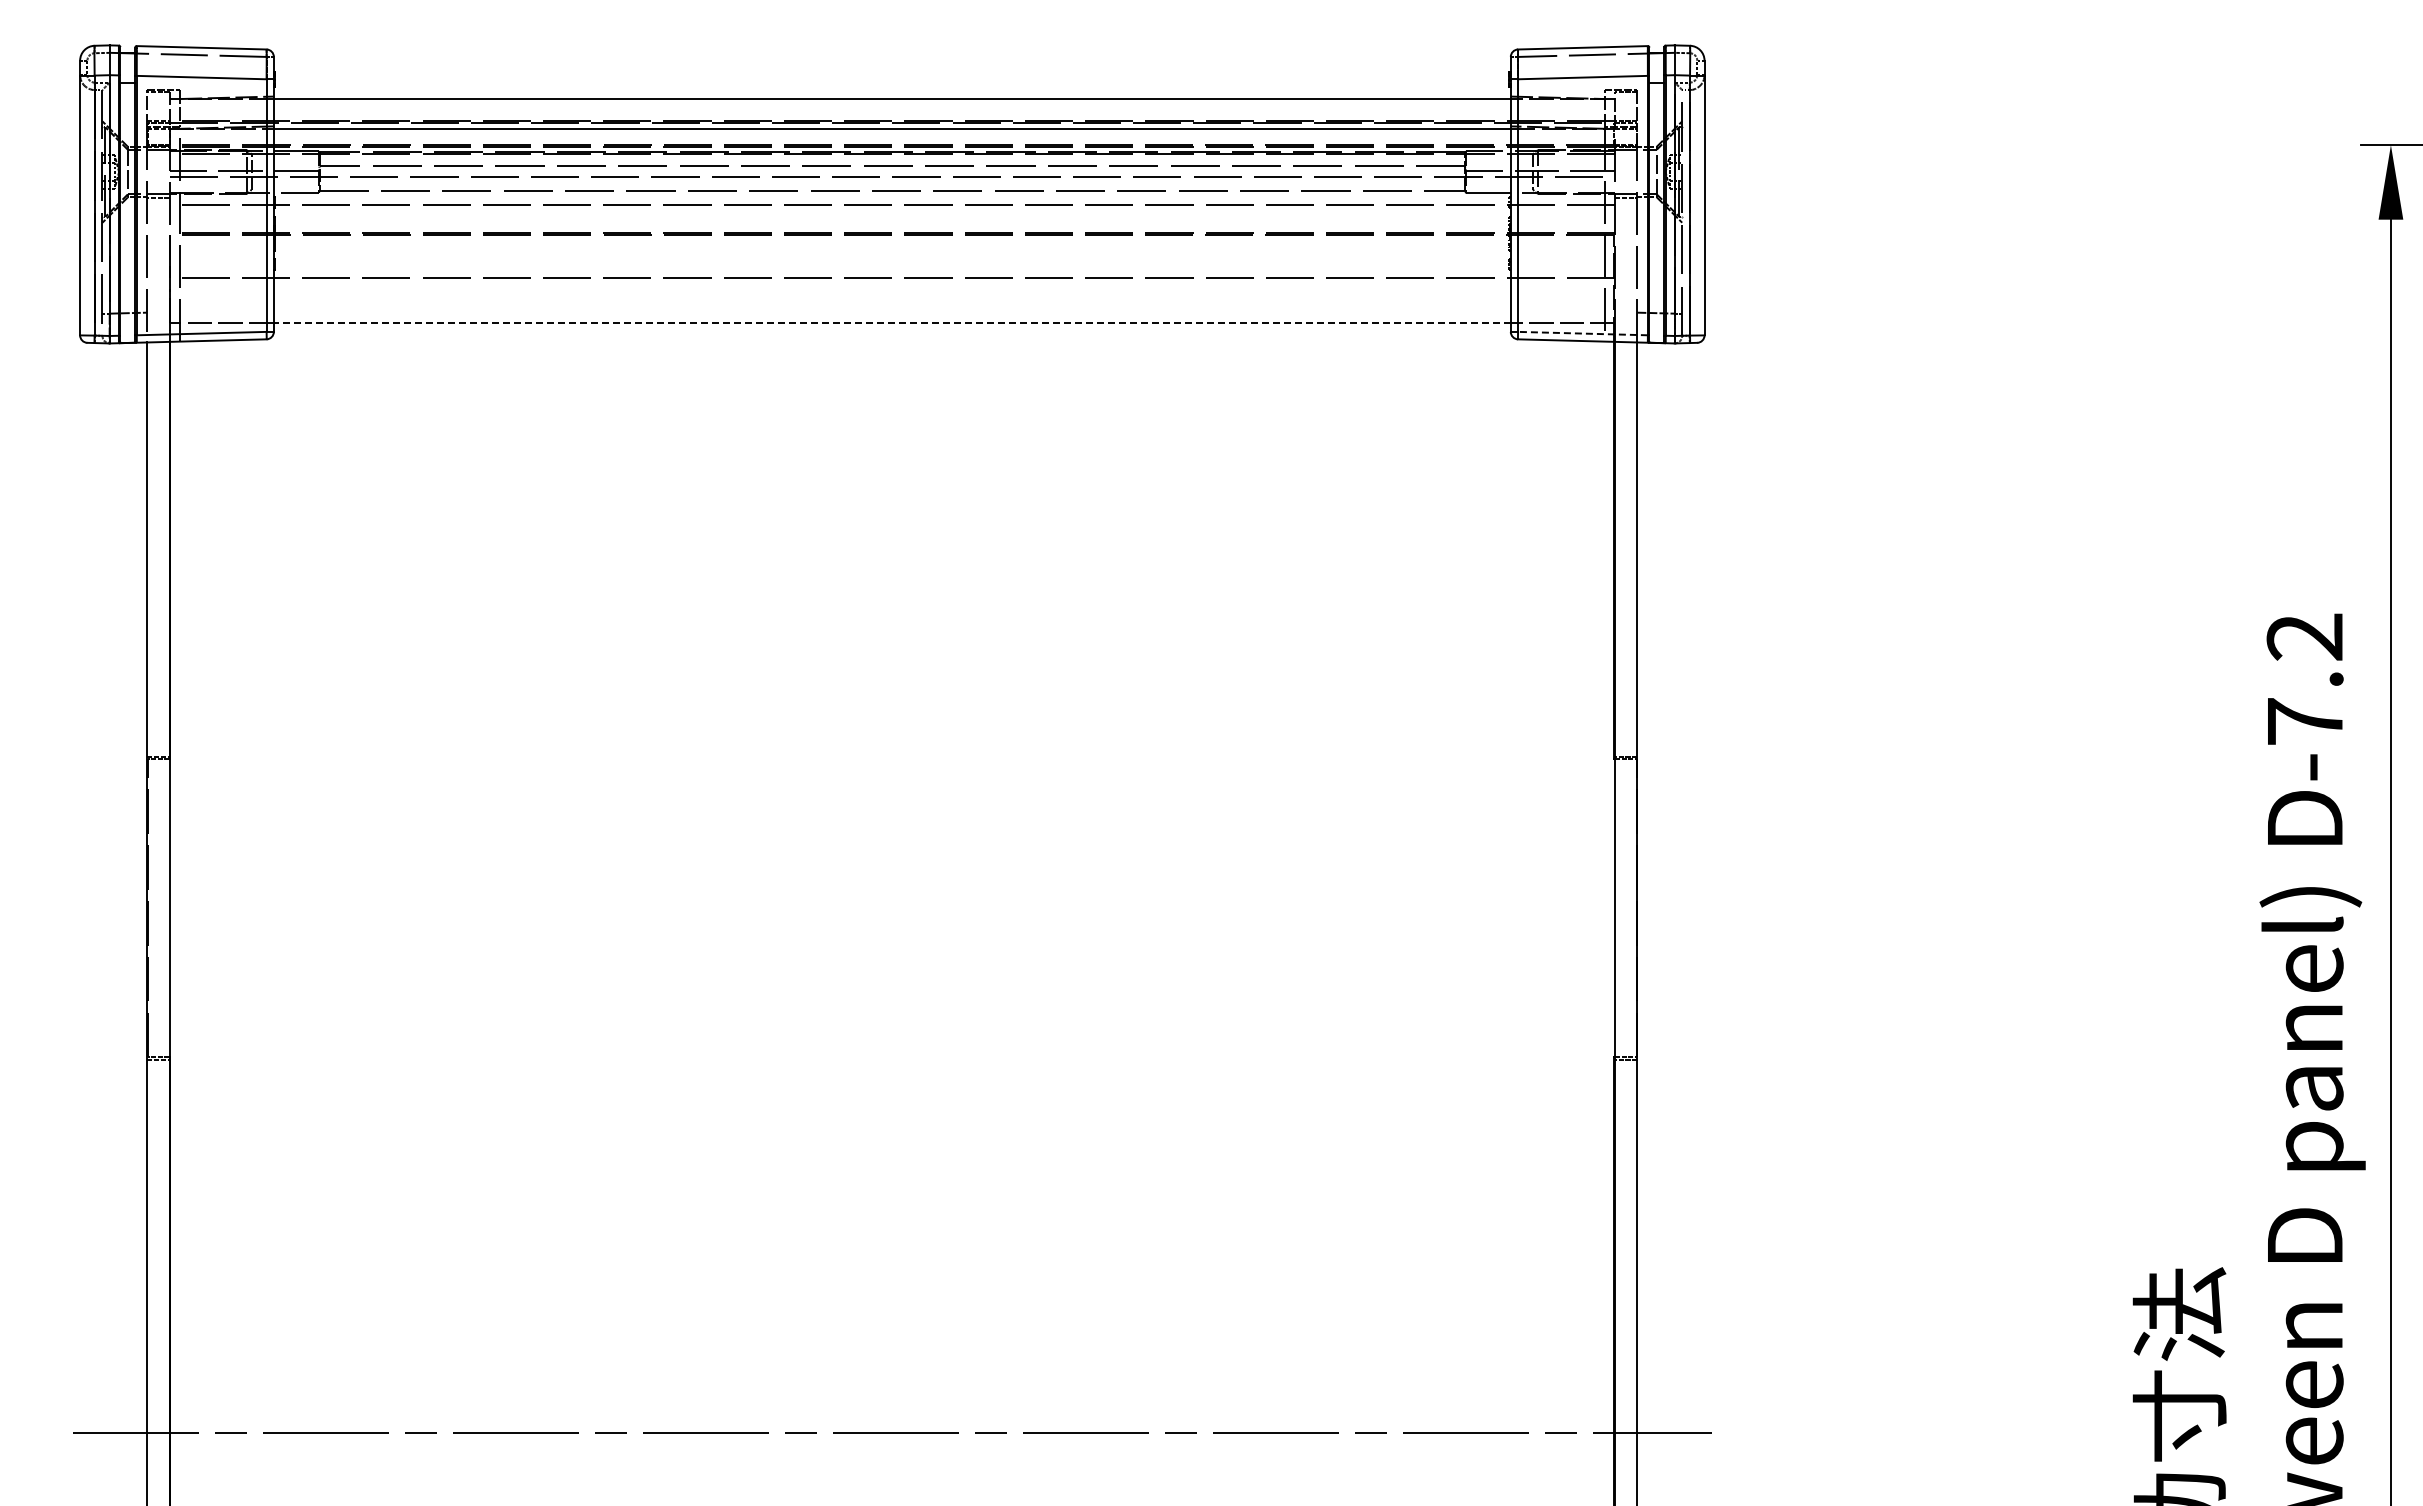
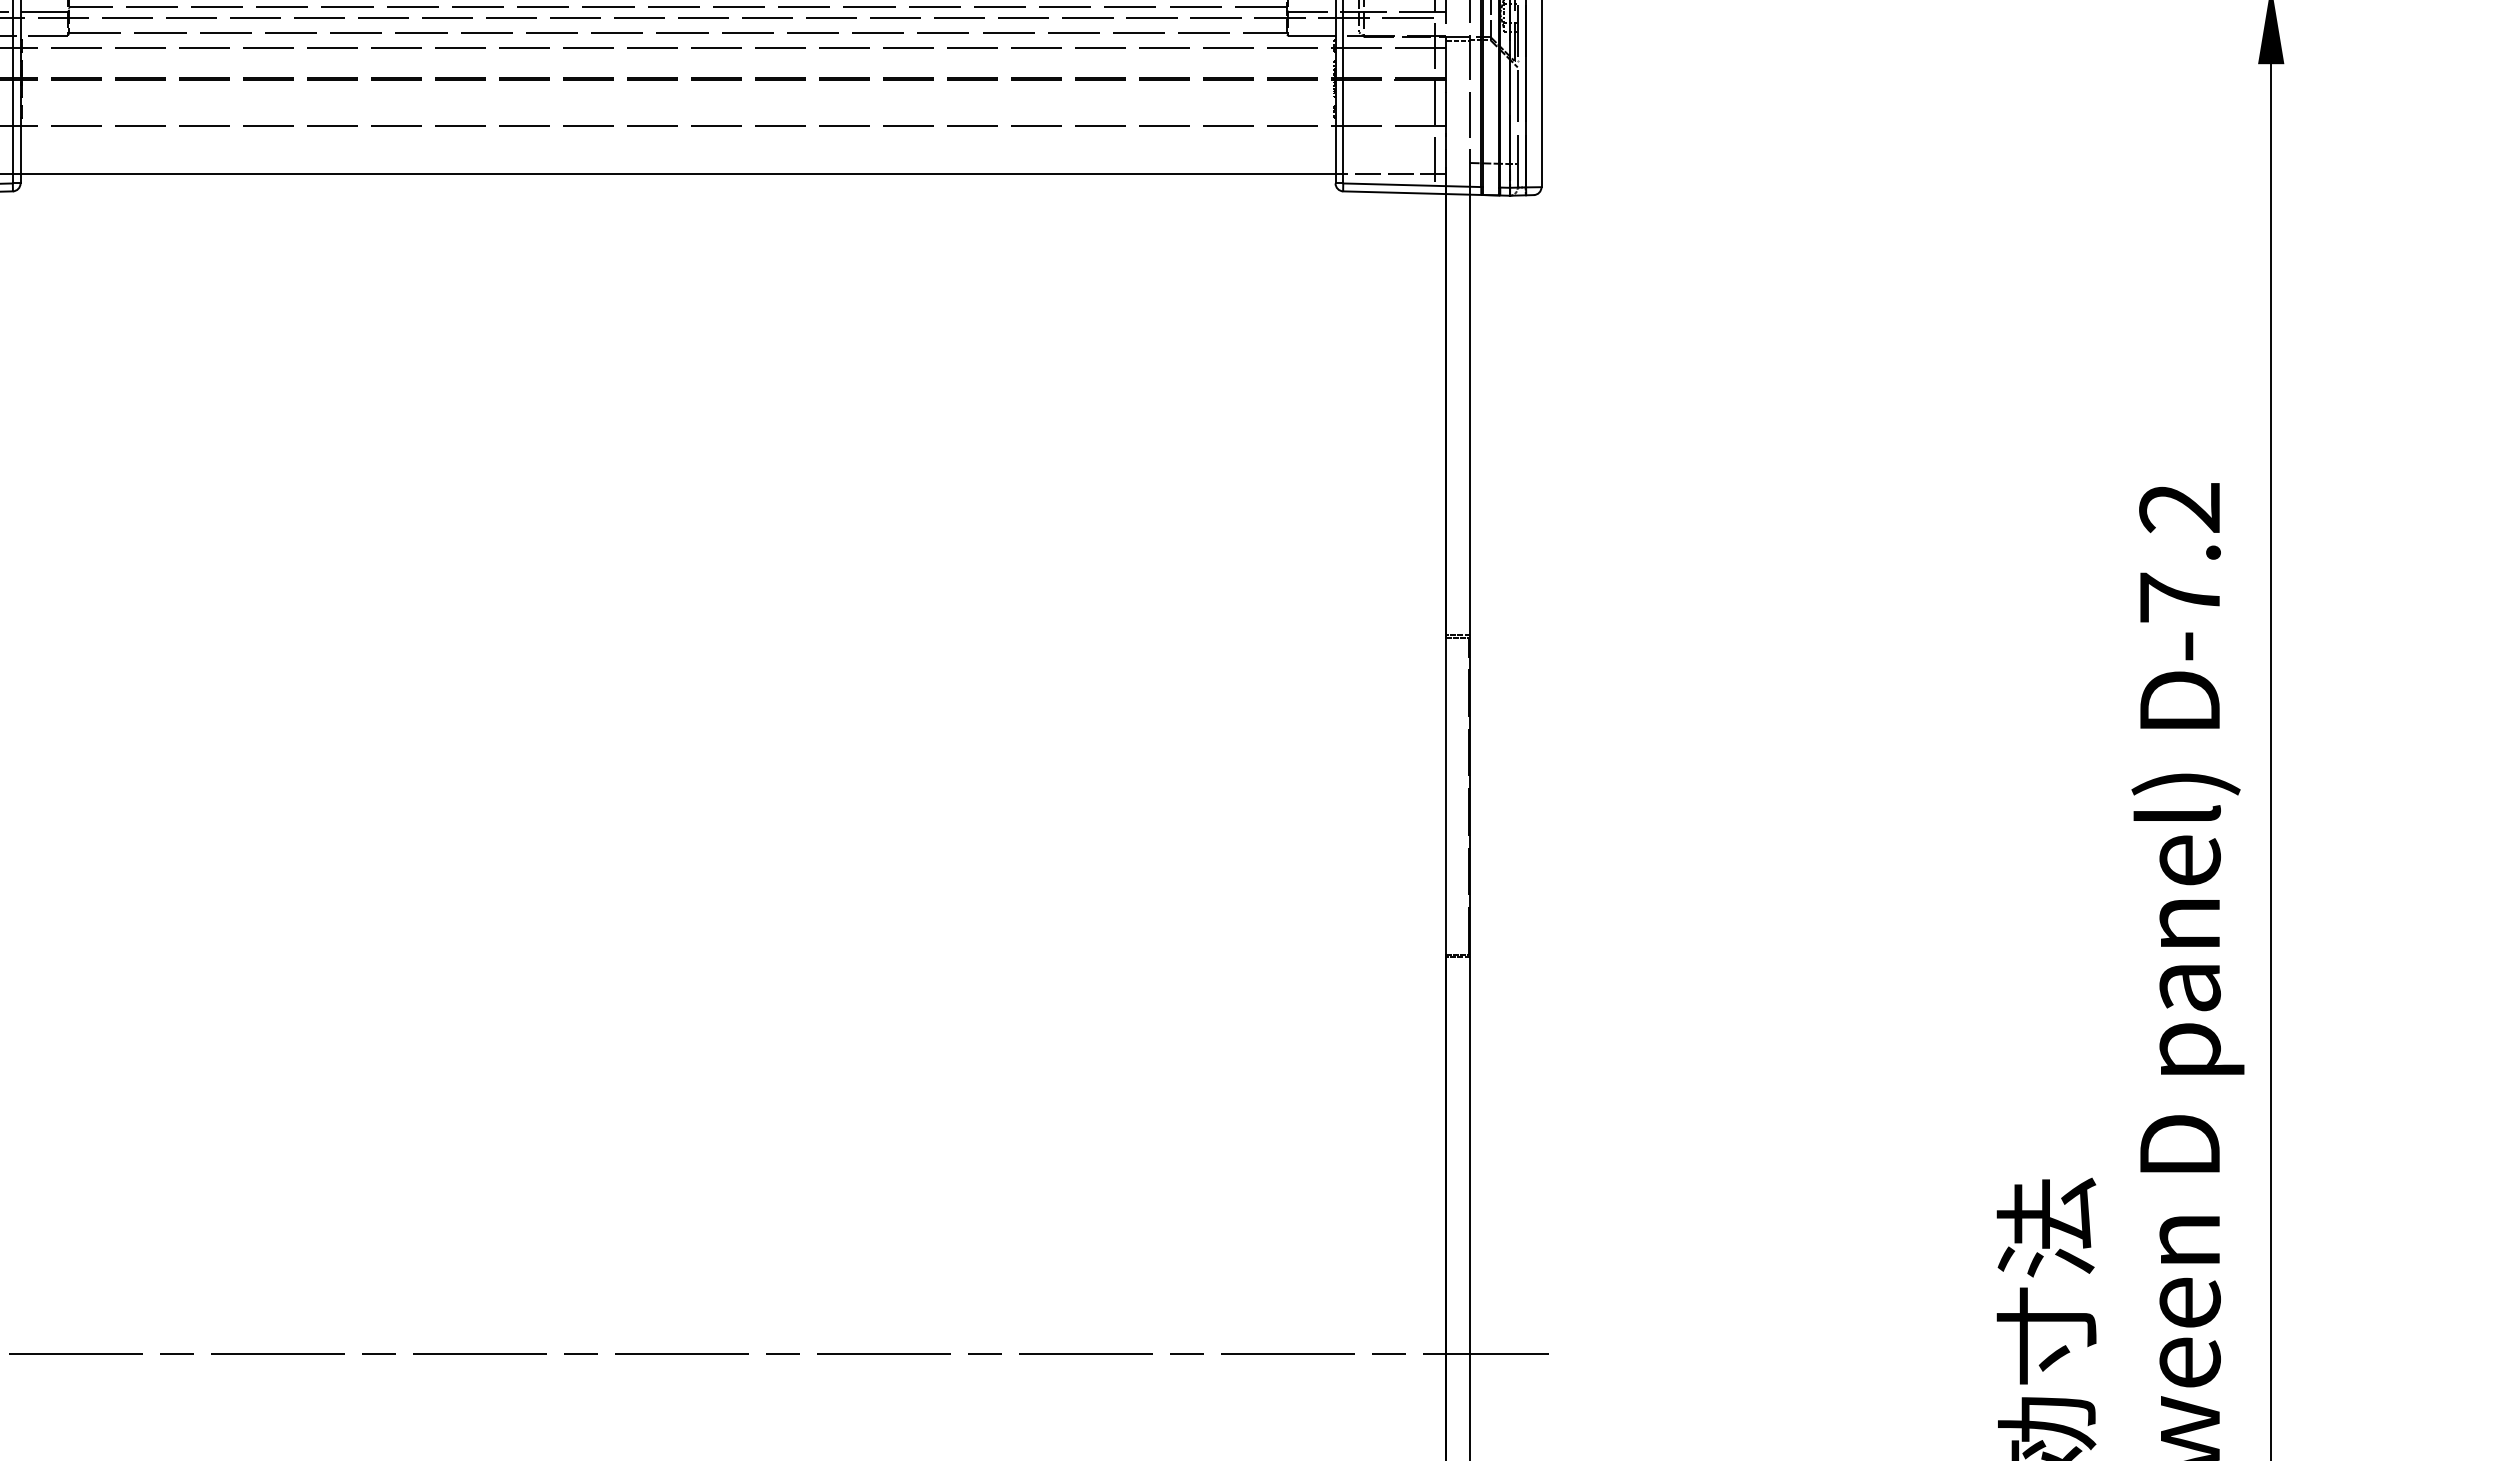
line: (891, 322) -> (677, 173), dashed -> solid
line: (1582, 333) -> (1411, 185), dashed -> solid

